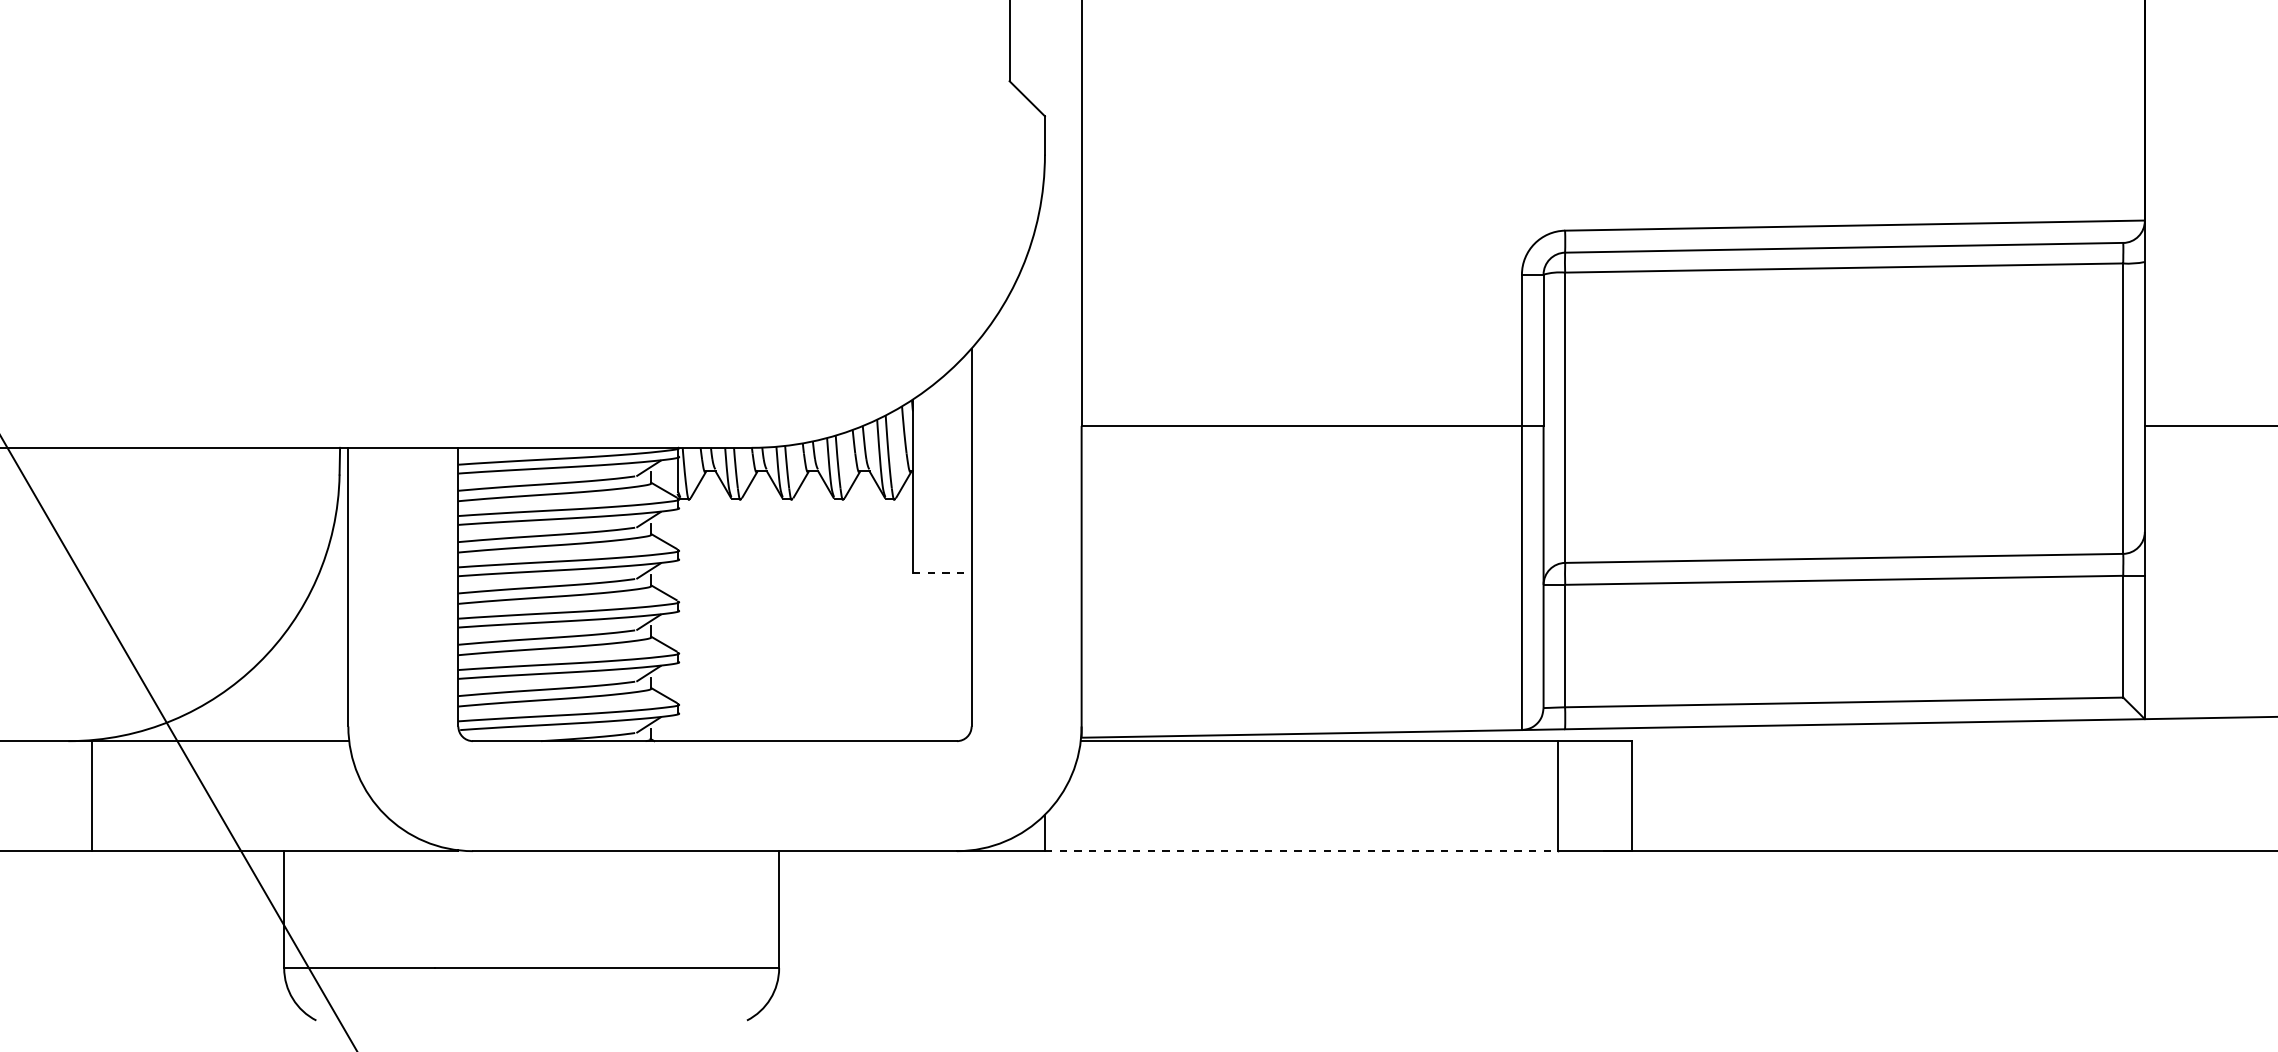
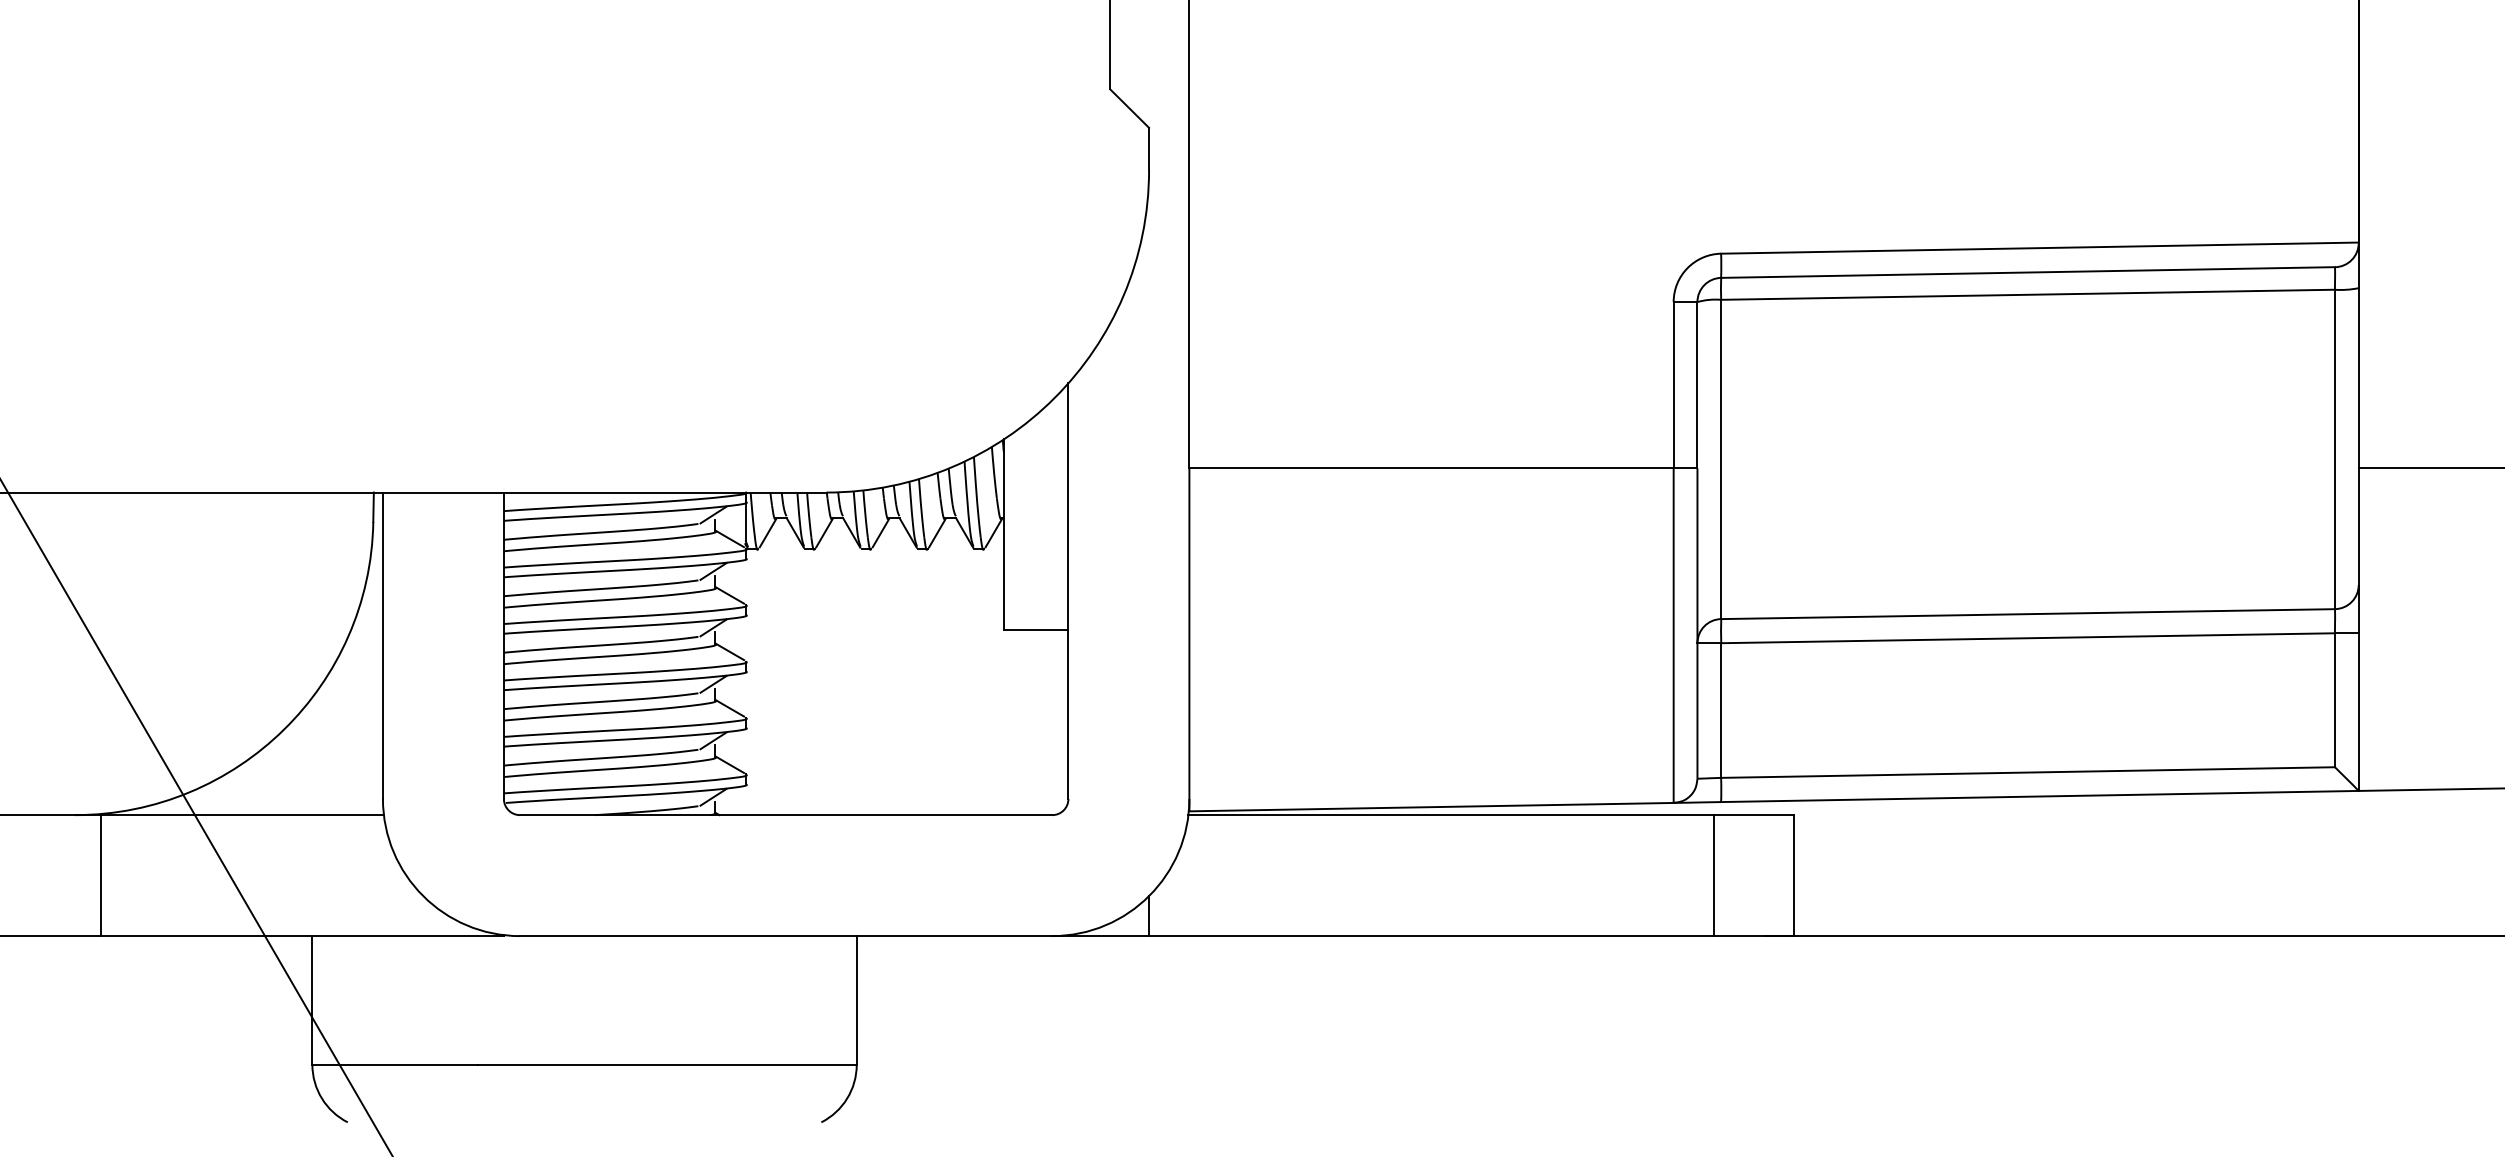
line: (942, 572) -> (1036, 629), dashed -> solid
line: (1301, 851) -> (1431, 936), dashed -> solid

